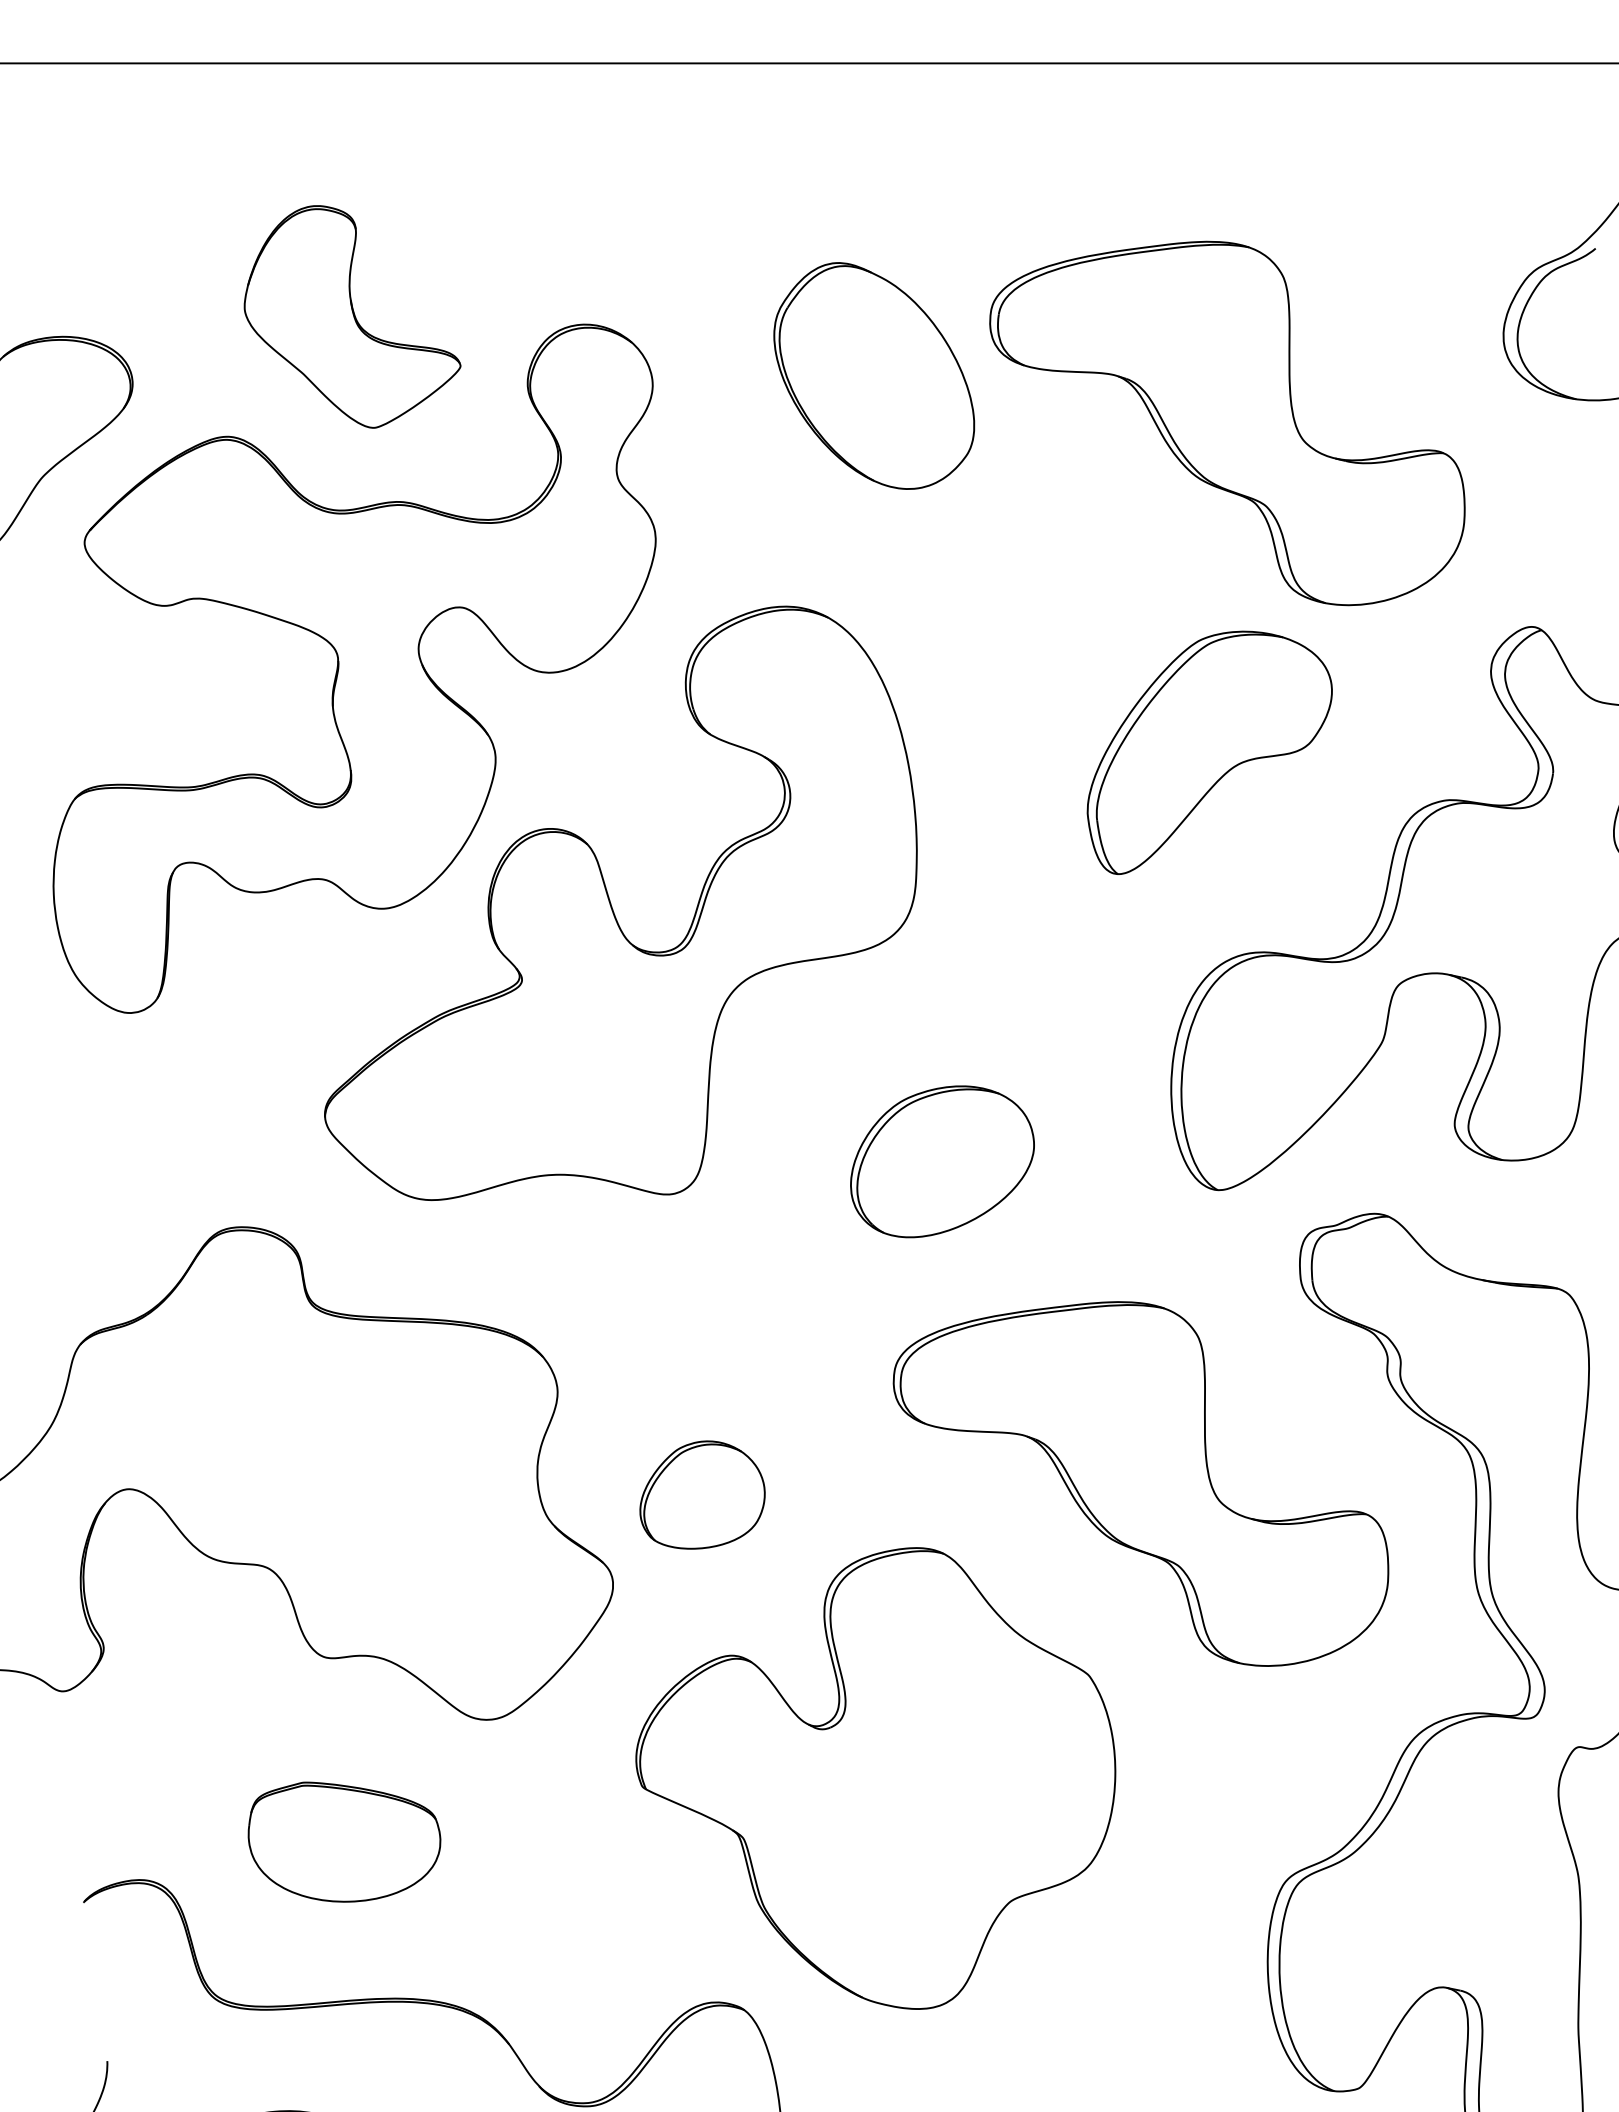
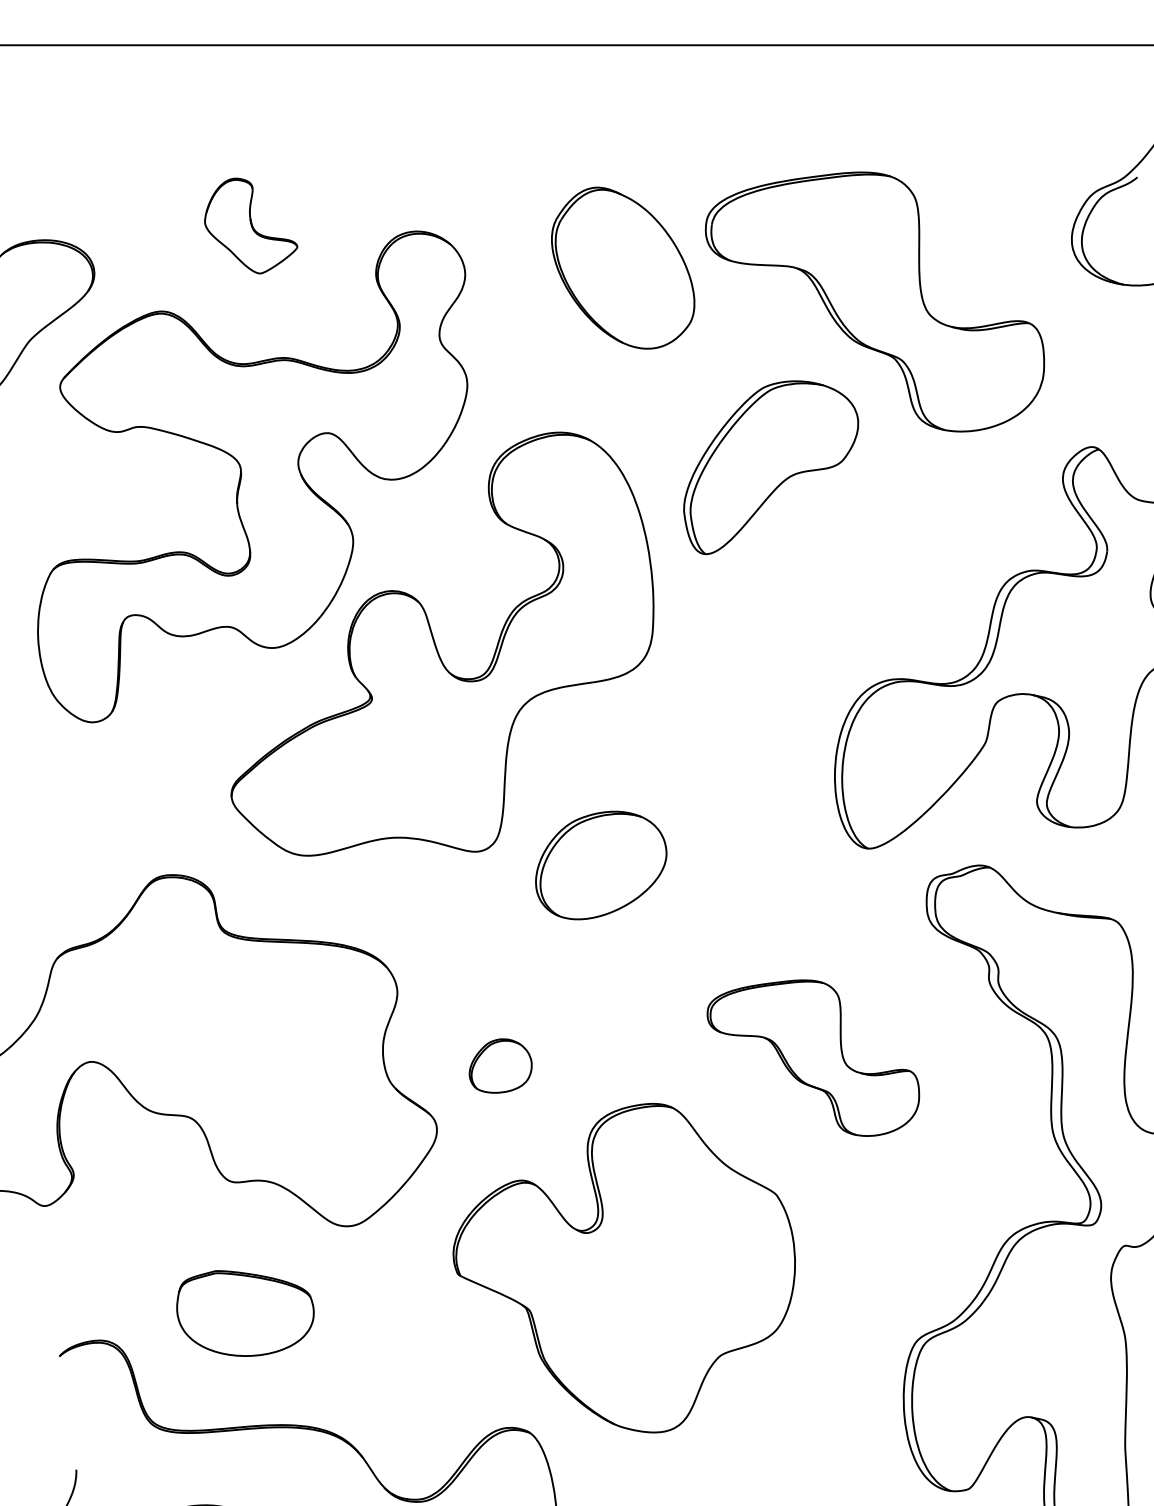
part: (352, 316) -> (251, 225), size x0.6
part: (1209, 752) -> (770, 467), moved
part: (942, 1161) -> (601, 865), moved
part: (1140, 1483) -> (813, 1057), size x0.6
part: (702, 1494) -> (500, 1065), size x0.7

